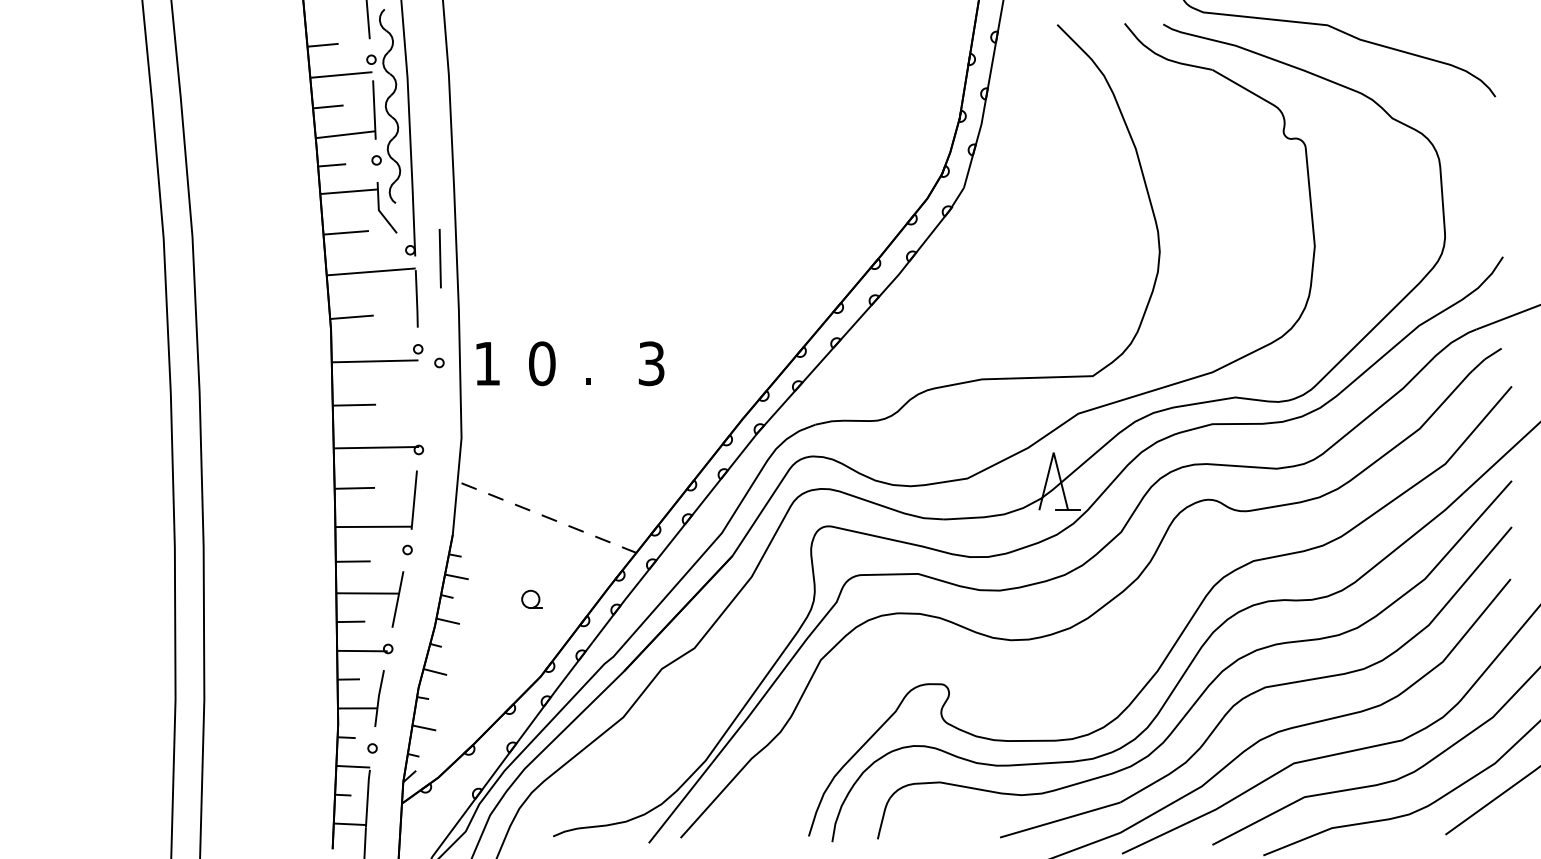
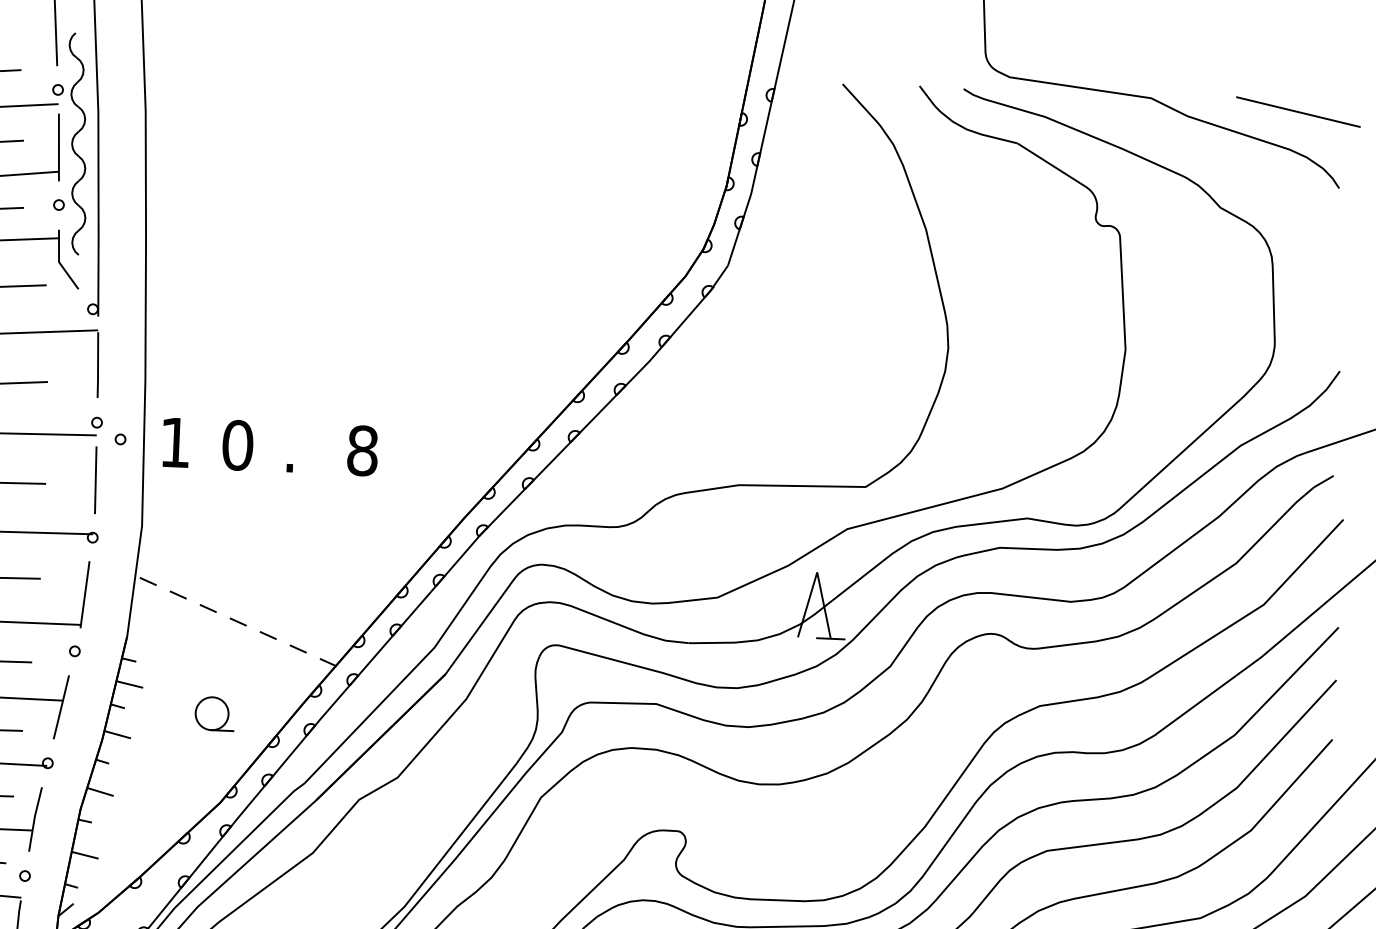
line: (1456, 31) -> (1297, 111), added
line: (439, 258) -> (94, 480), moved
text: (651, 363) -> (362, 450), 3 -> 8
part: (531, 599) -> (213, 713), size x1.67

